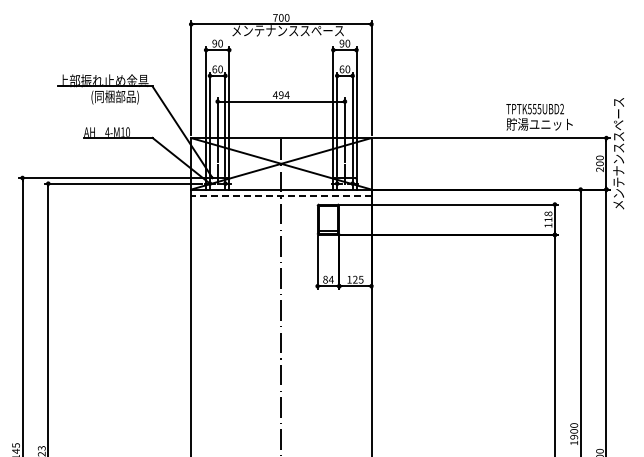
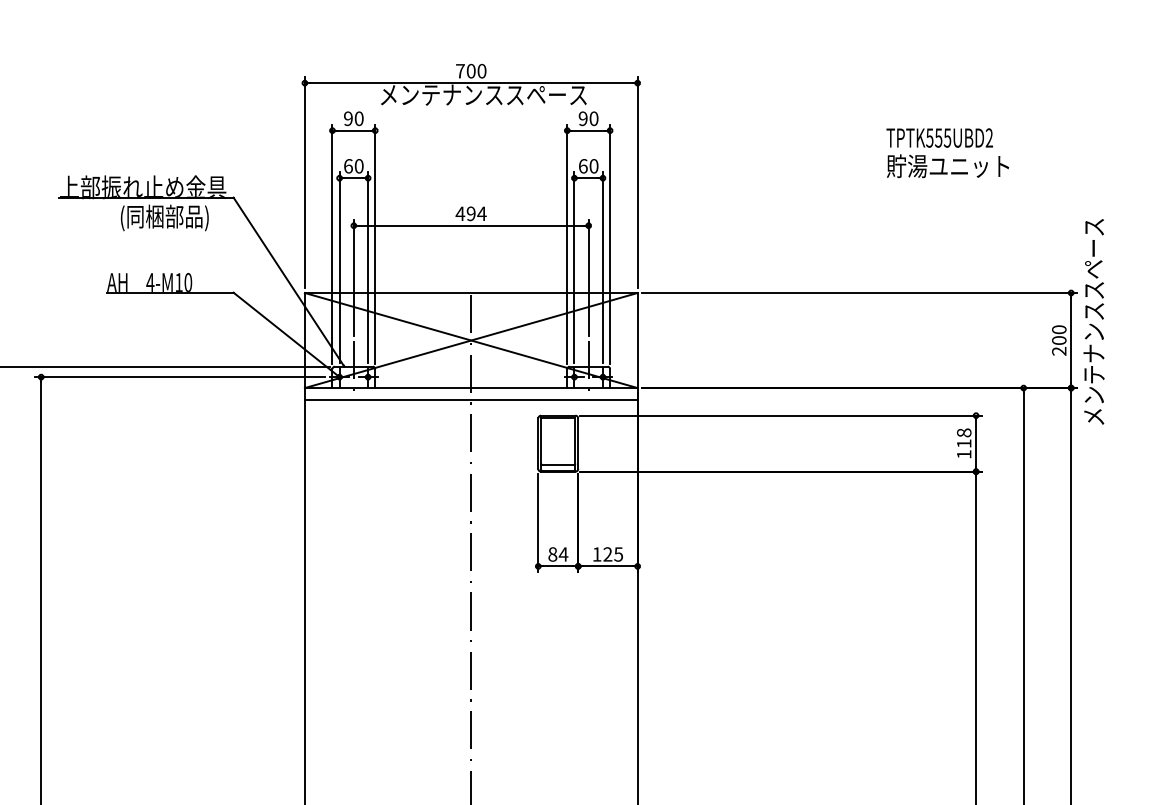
text: (539, 116) -> (947, 151), moved
line: (280, 196) -> (469, 400), dashed -> solid

